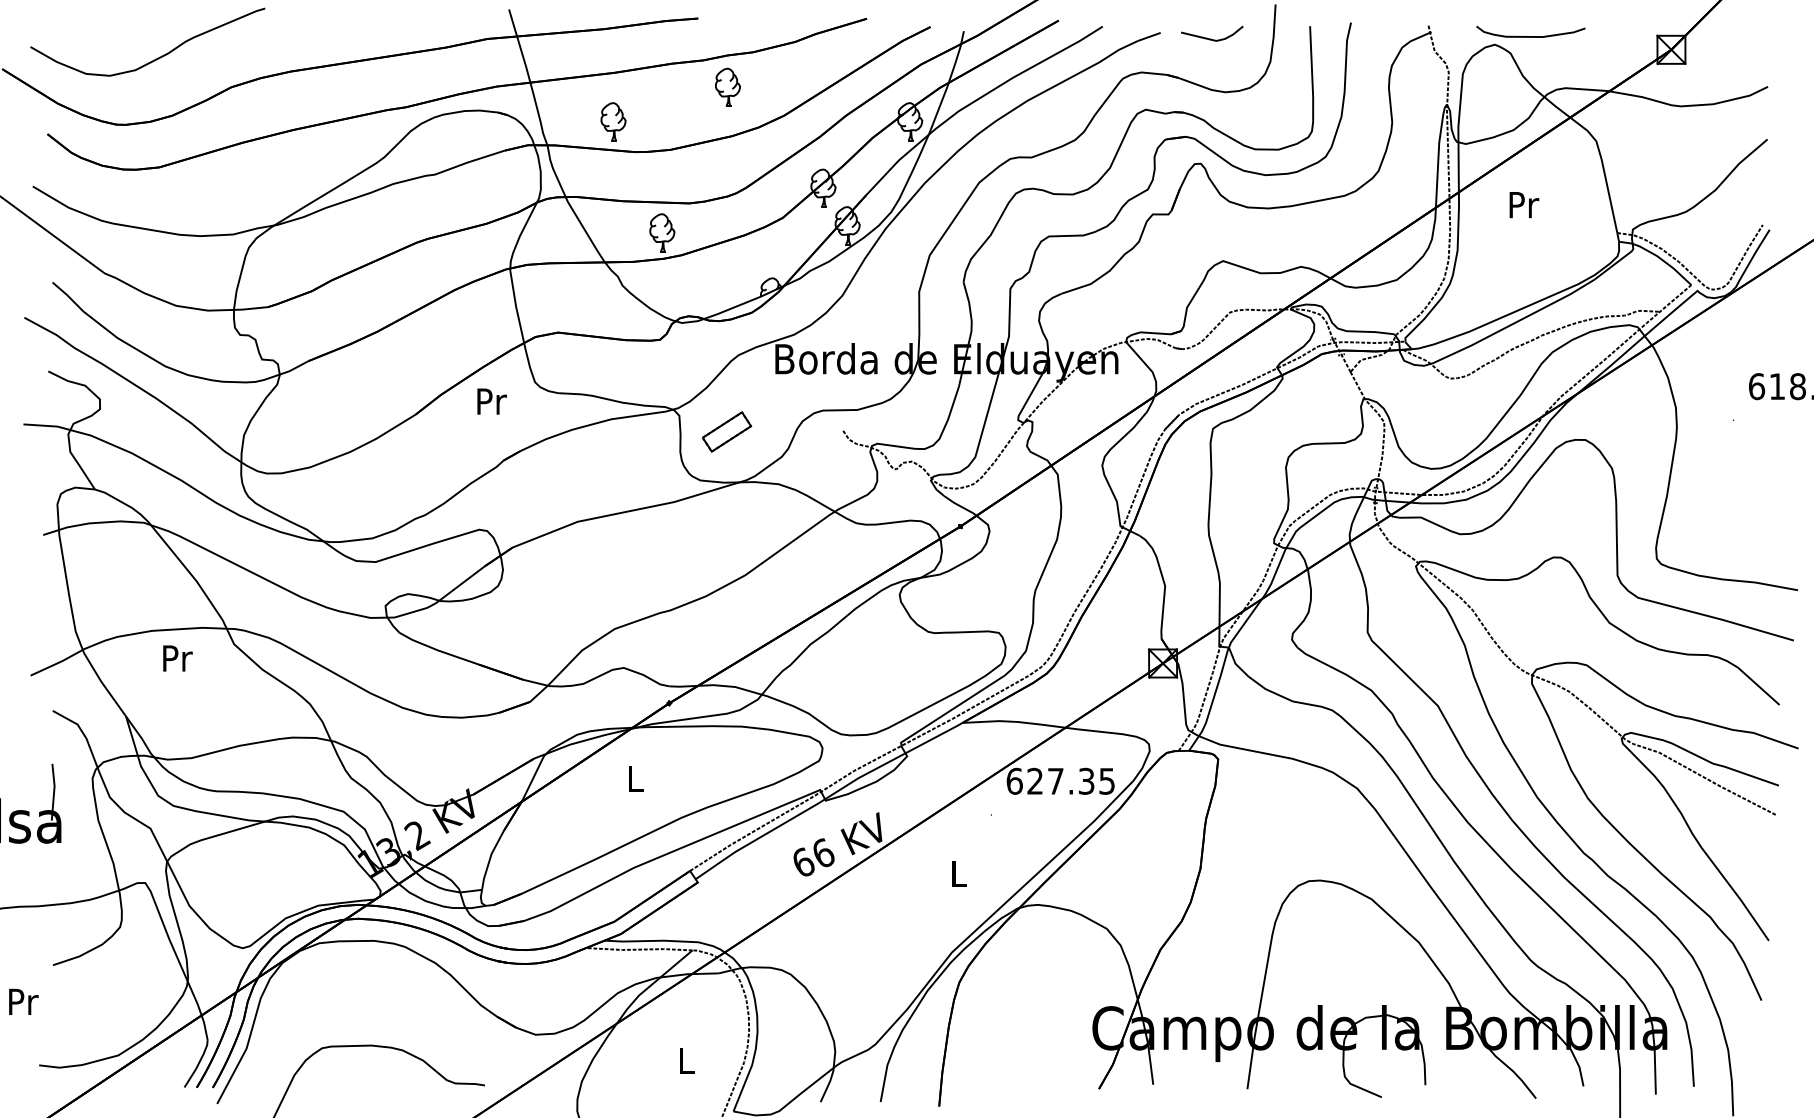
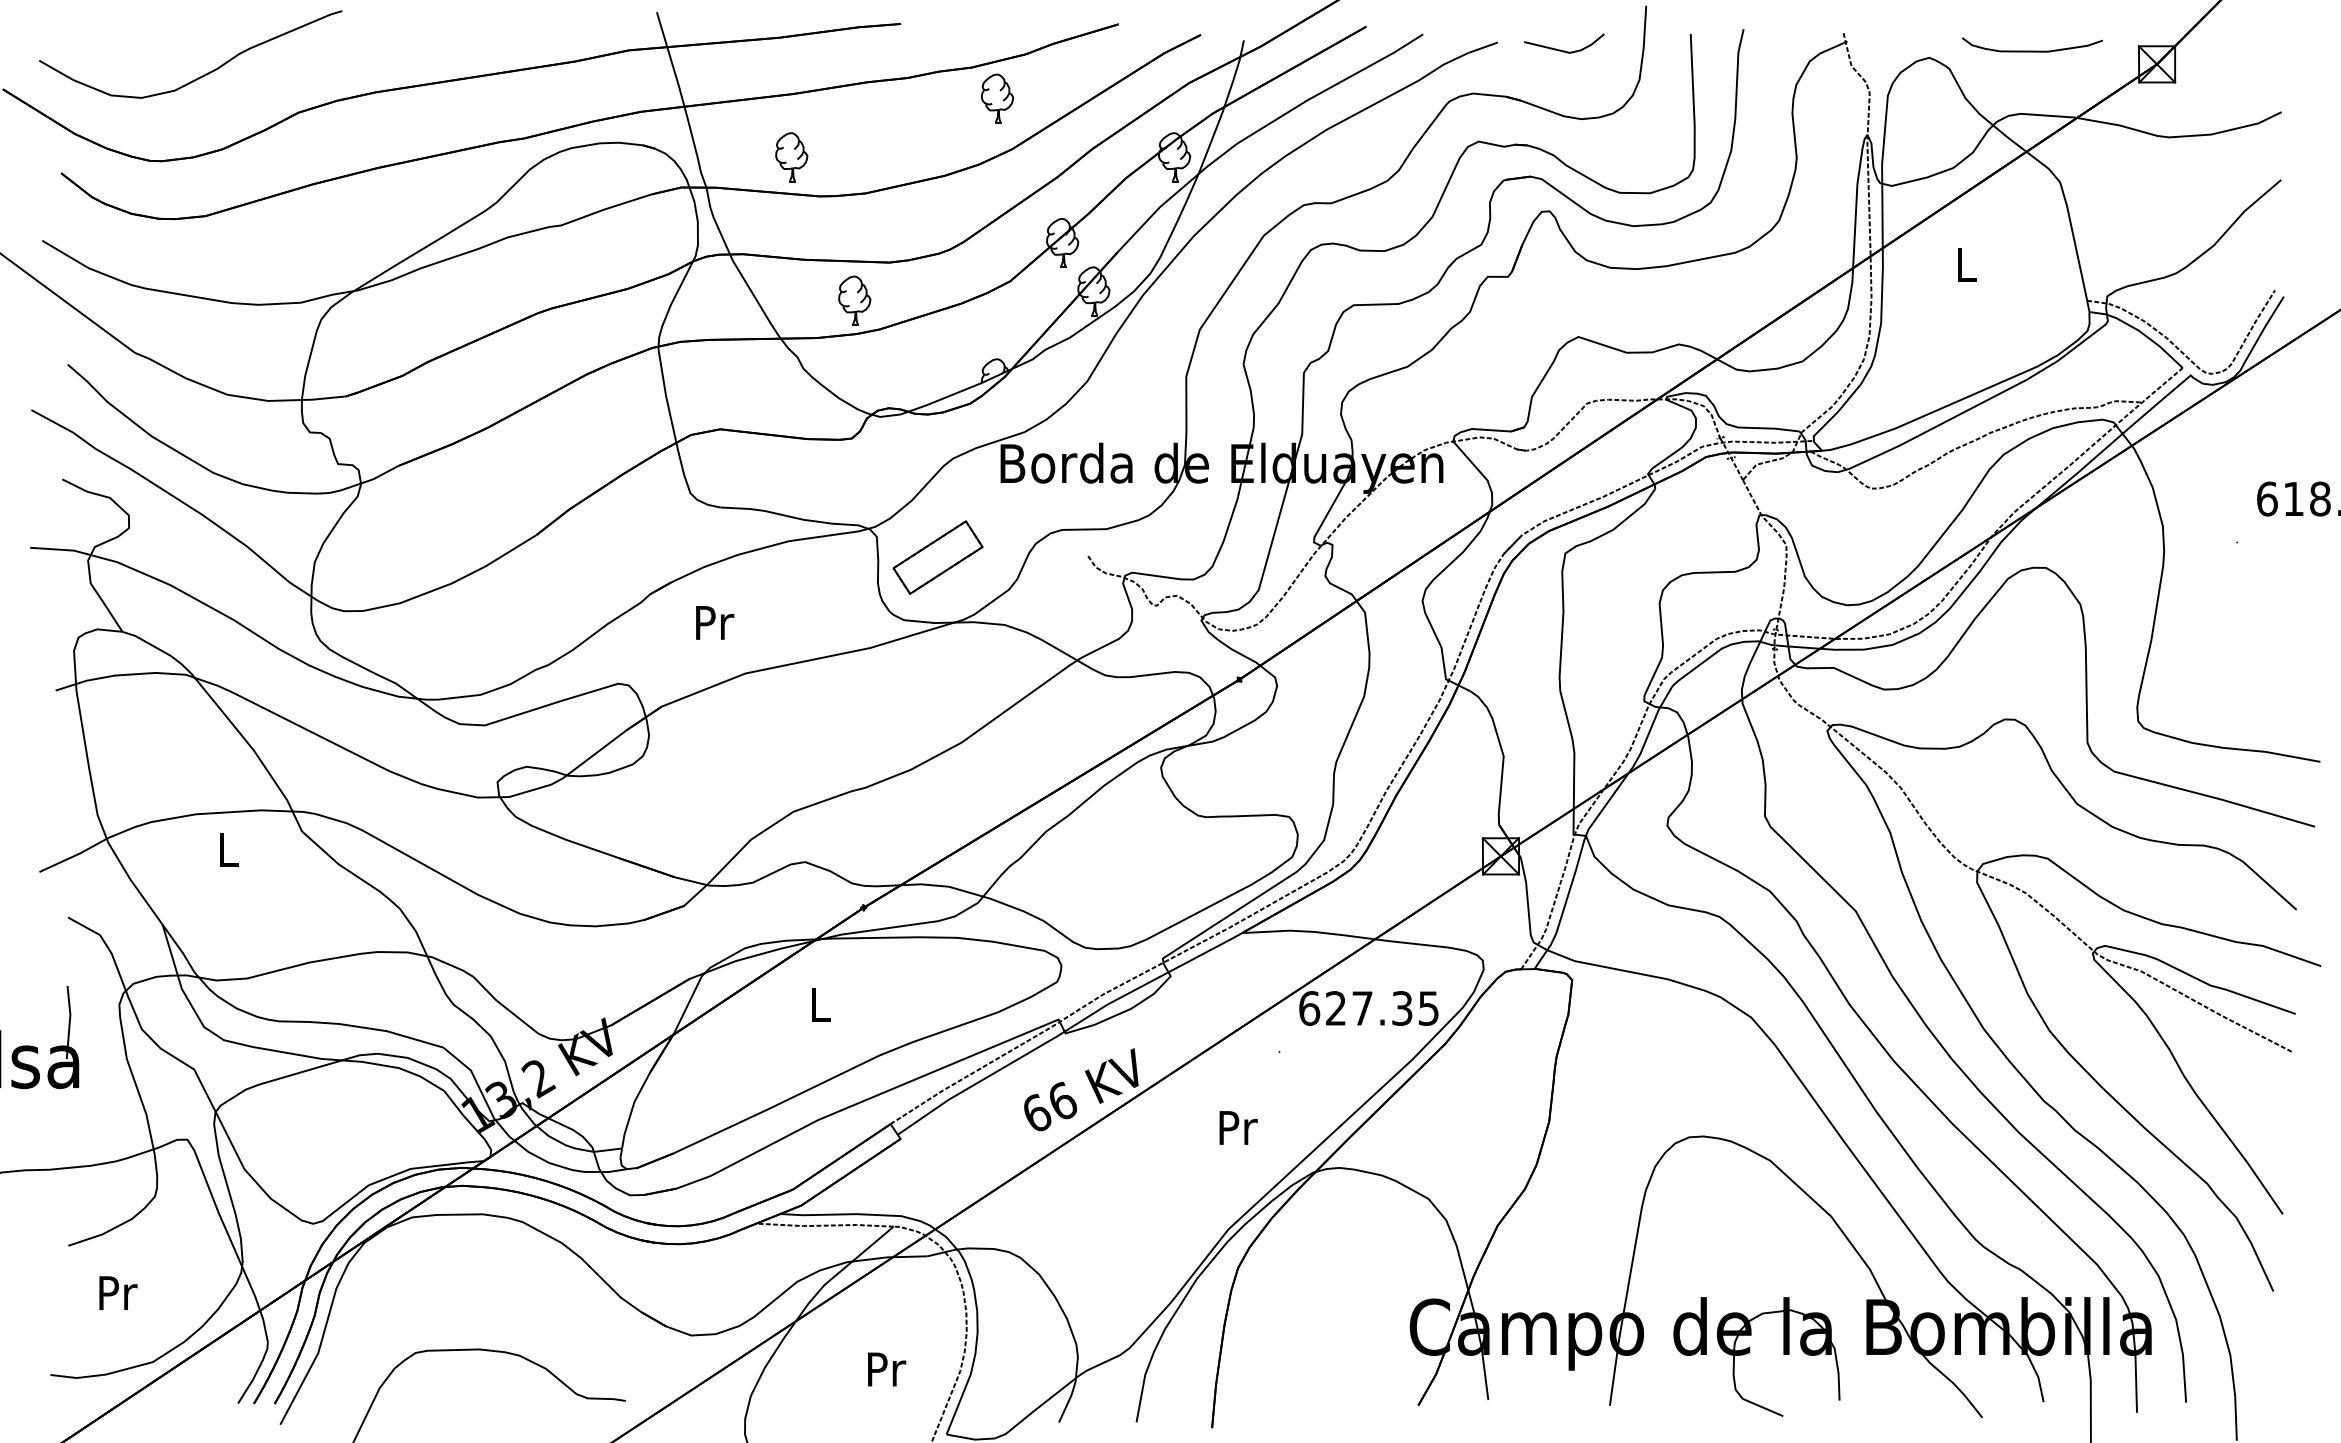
curve: (1530, 36) -> (2031, 51), moved
part: (727, 86) -> (996, 97), moved
text: (1524, 205) -> (1967, 265), Pr -> L
text: (491, 401) -> (714, 622), moved
part: (726, 431) -> (937, 556), size x1.43
text: (177, 658) -> (229, 849), Pr -> L
text: (959, 873) -> (1238, 1127), L -> Pr
text: (23, 1001) -> (118, 1292), moved
text: (687, 1061) -> (887, 1370), L -> Pr

